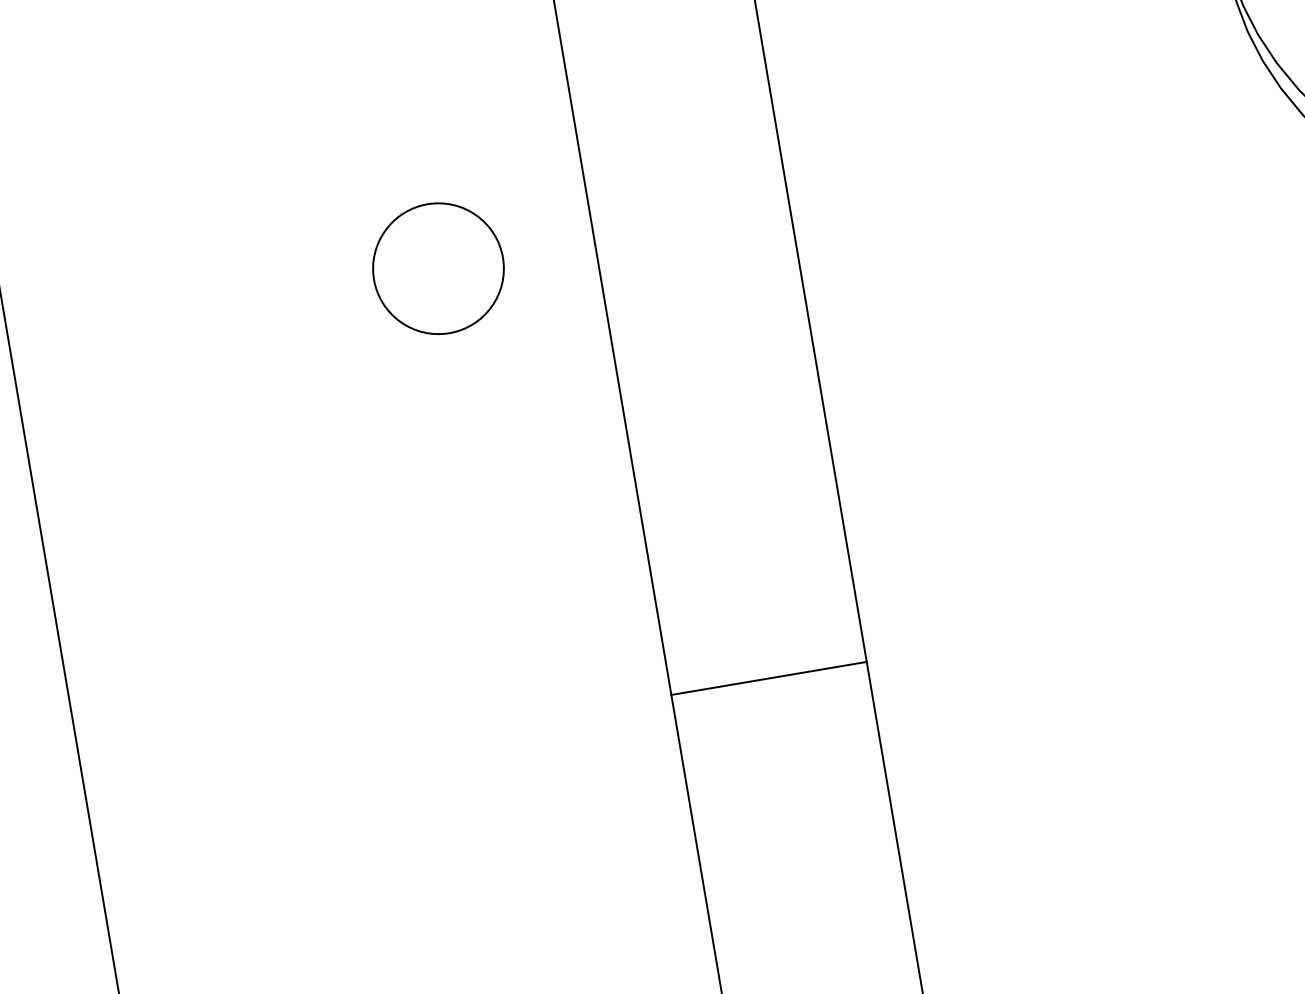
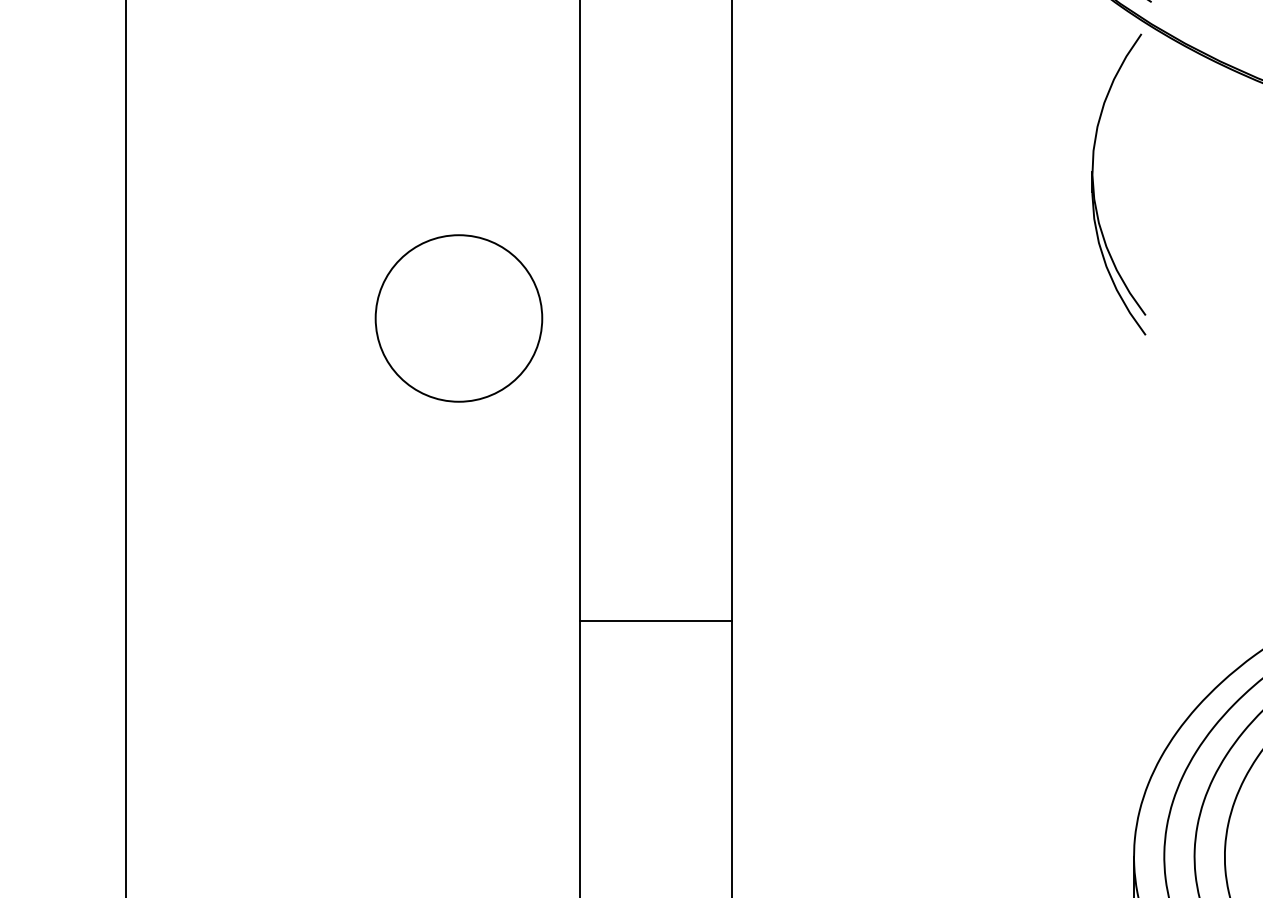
circle: (437, 268) -> (458, 318), size x1.67
line: (768, 678) -> (655, 621), moved

